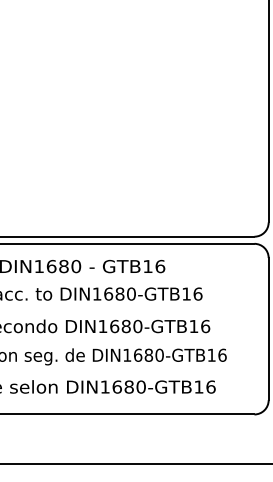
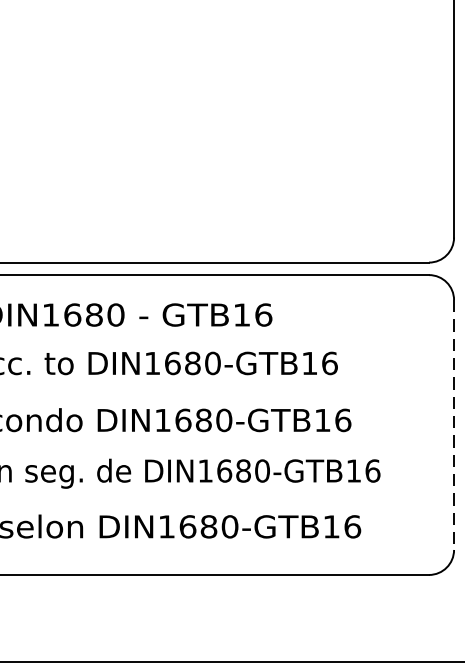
line: (268, 329) -> (453, 425), solid -> dashed

